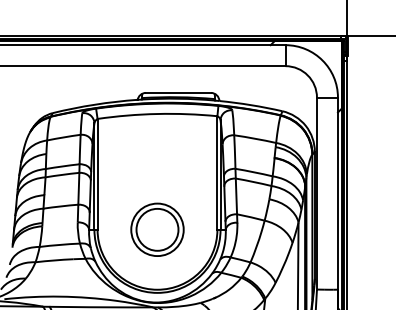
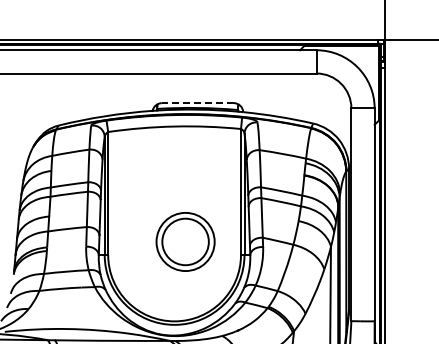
line: (178, 93) -> (197, 103), solid -> dashed
part: (157, 229) -> (185, 241), moved

